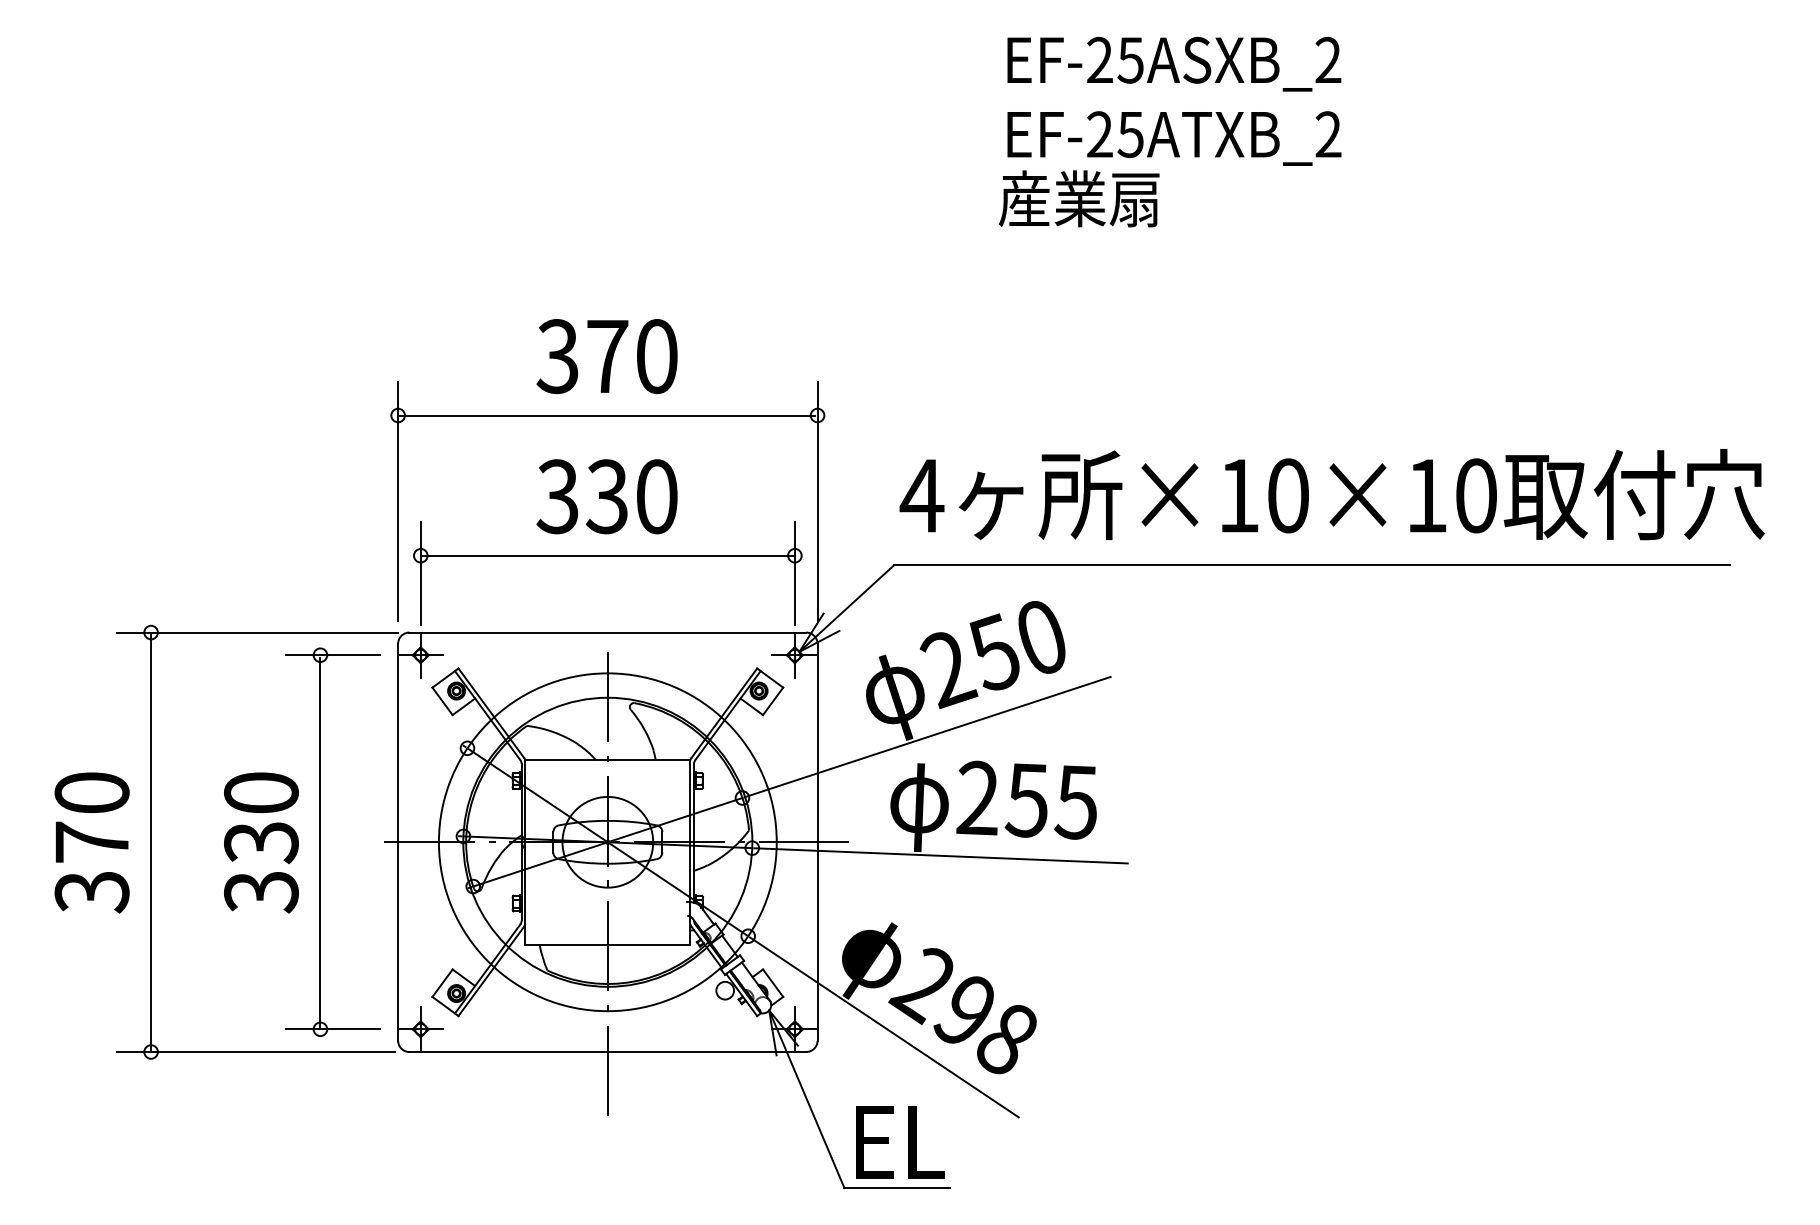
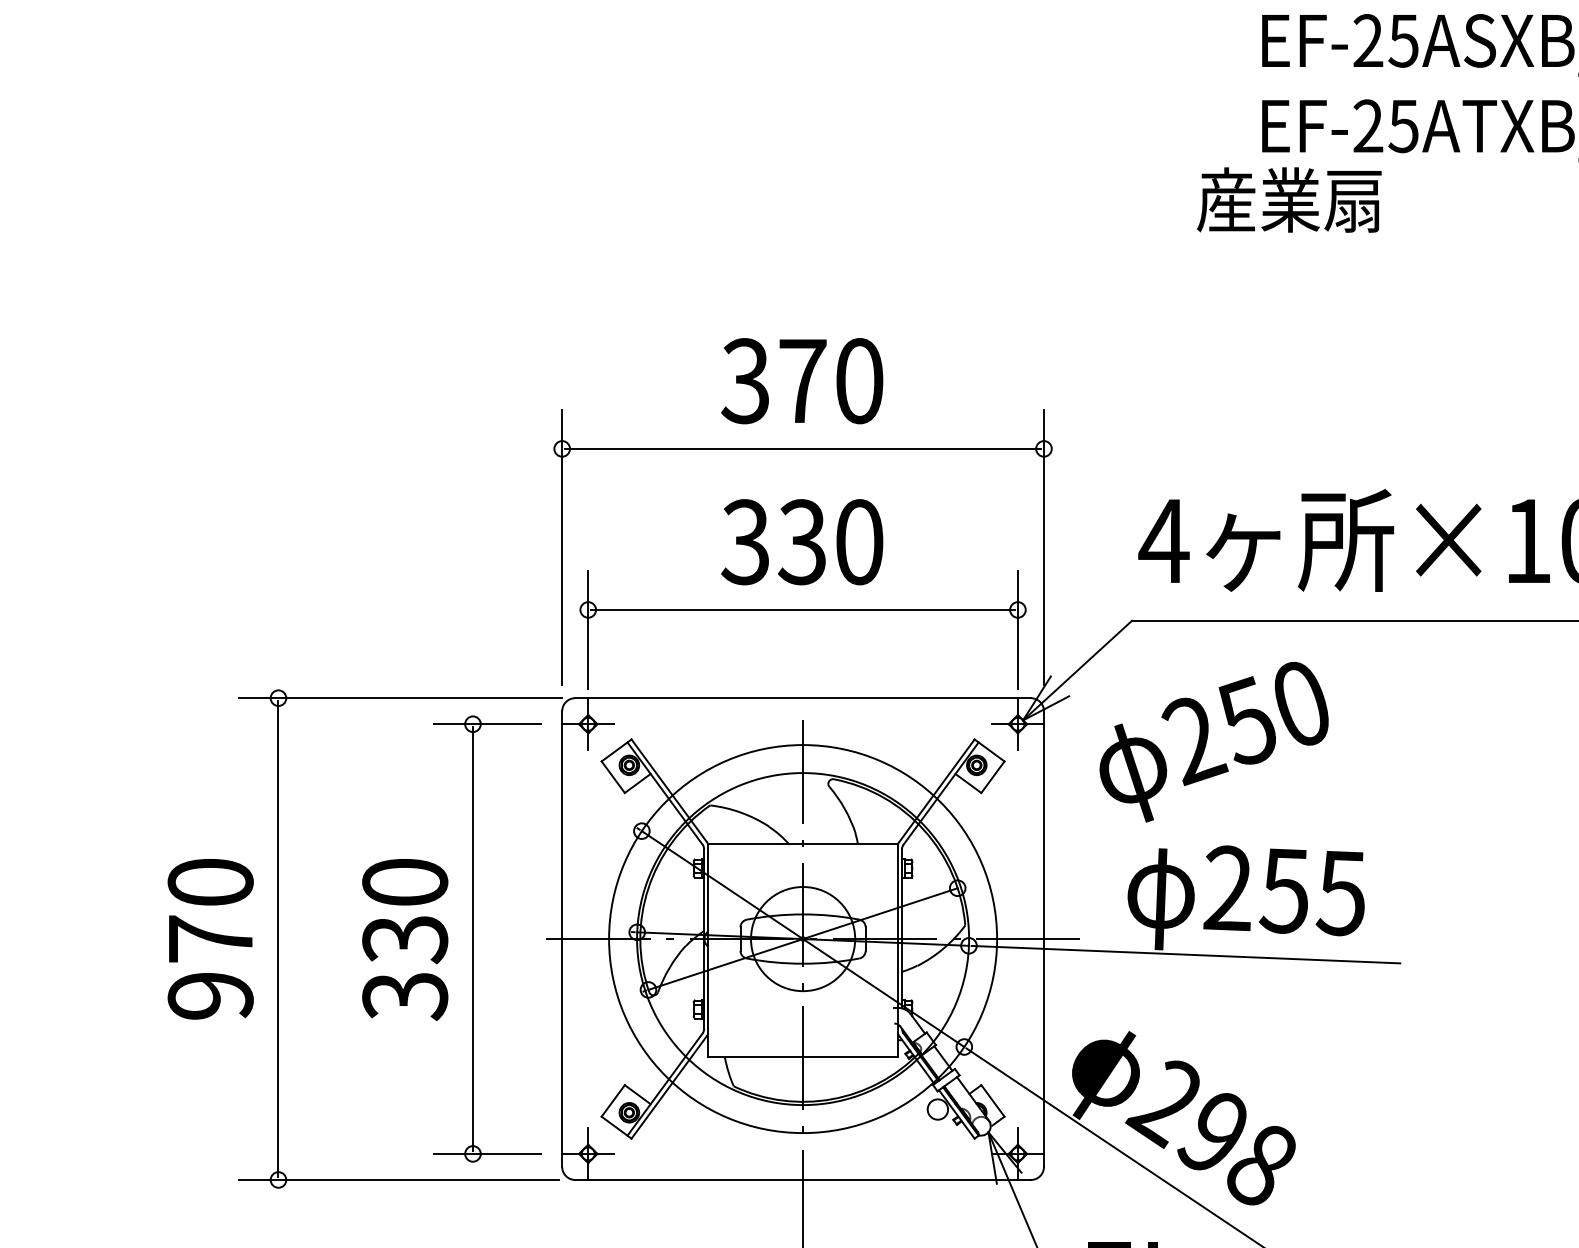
text: (1078, 198) -> (1288, 199), moved
line: (927, 736) -> (1170, 817), removed
text: (91, 892) -> (210, 996), 370 -> 970

